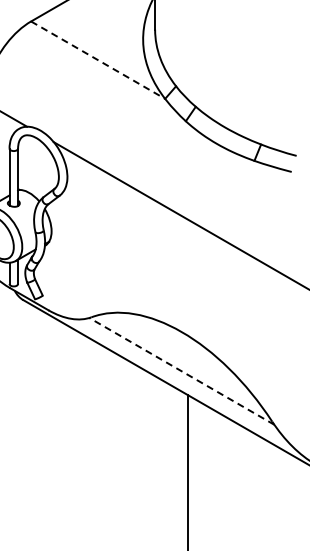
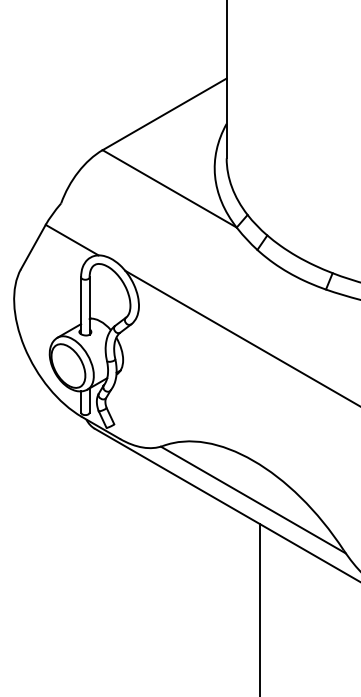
line: (98, 60) -> (170, 189), dashed -> solid
line: (181, 371) -> (253, 500), dashed -> solid

